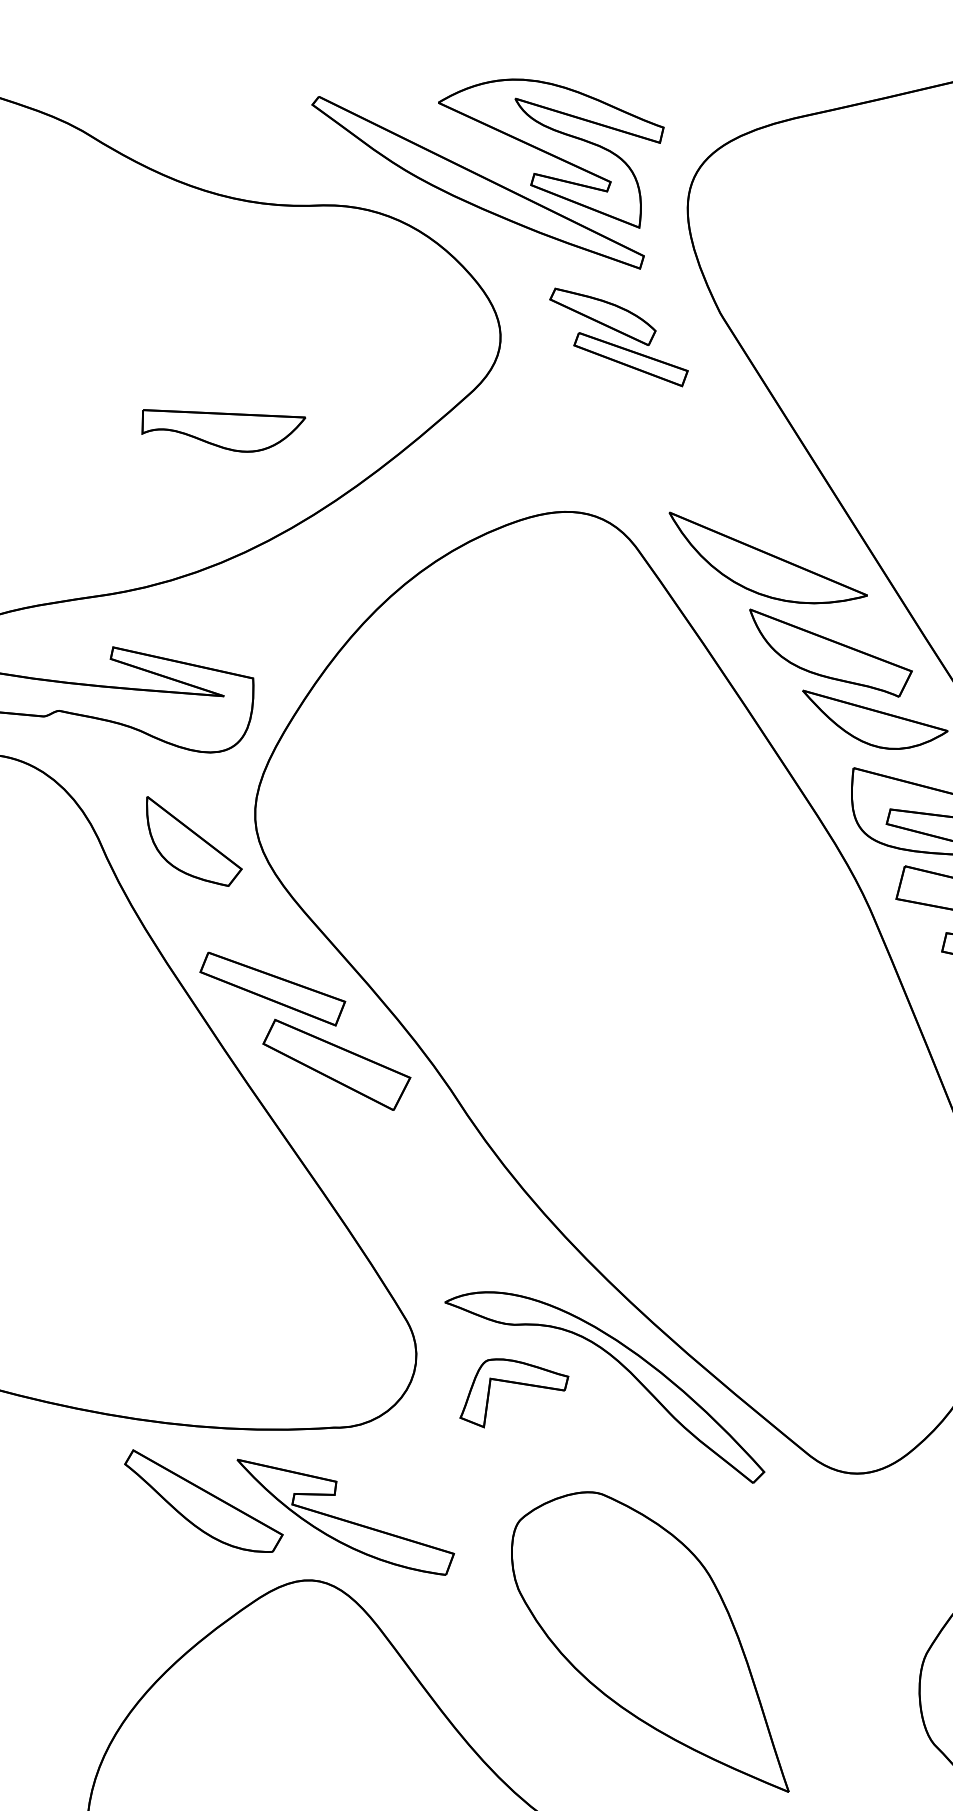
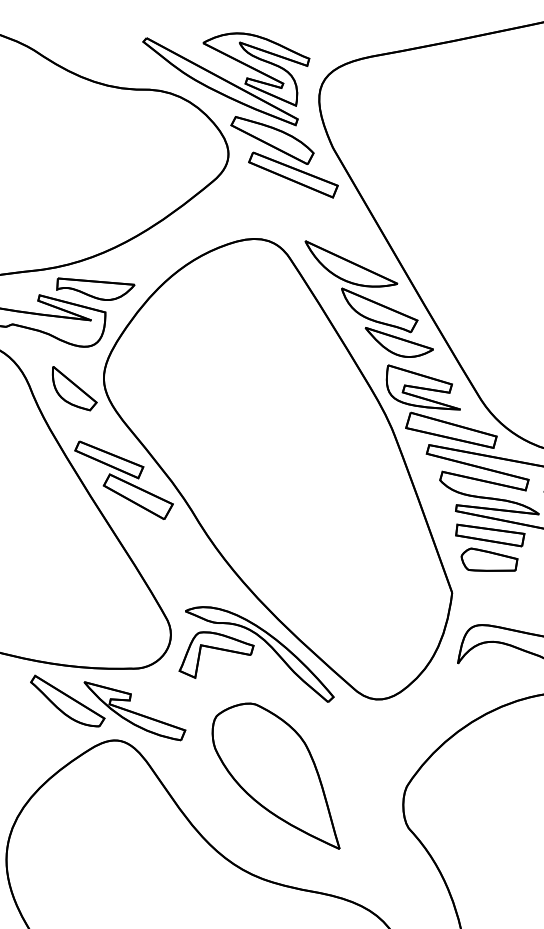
part: (618, 337) -> (284, 157), size x1.67
part: (223, 428) -> (95, 288), moved
part: (513, 1391) -> (216, 654), size x1.43

